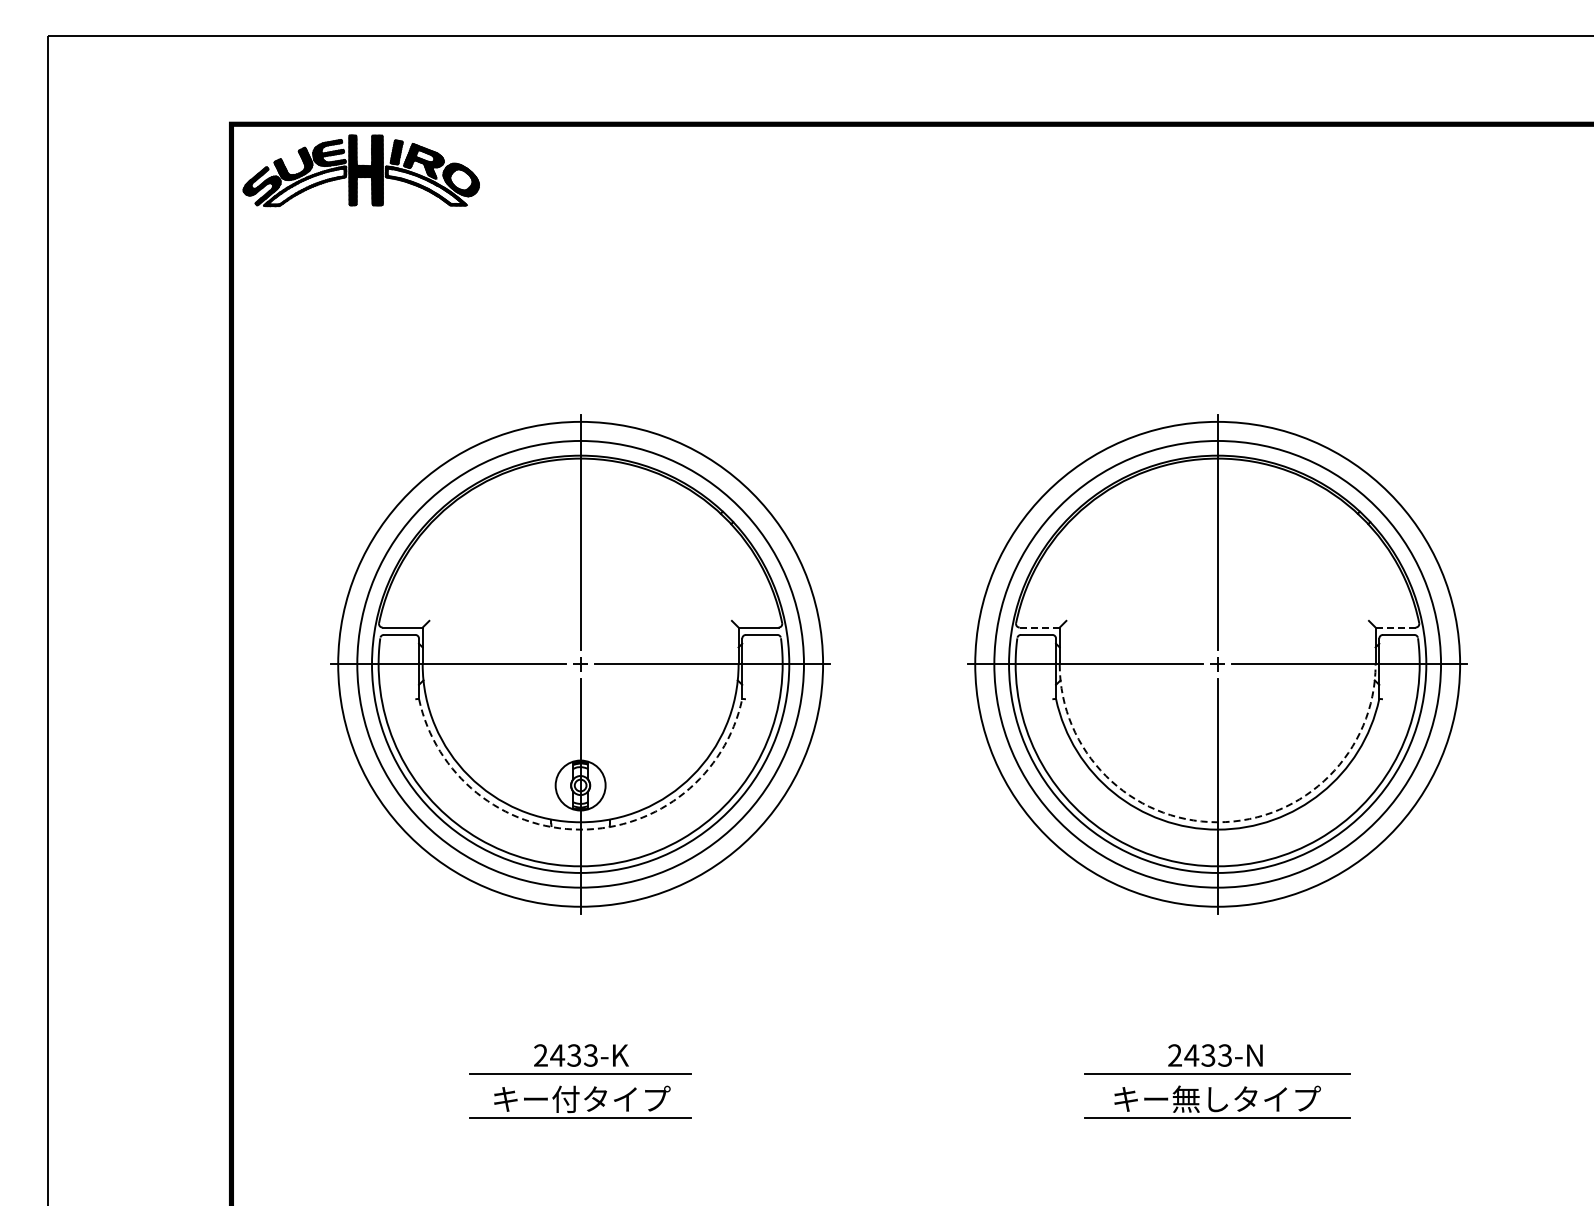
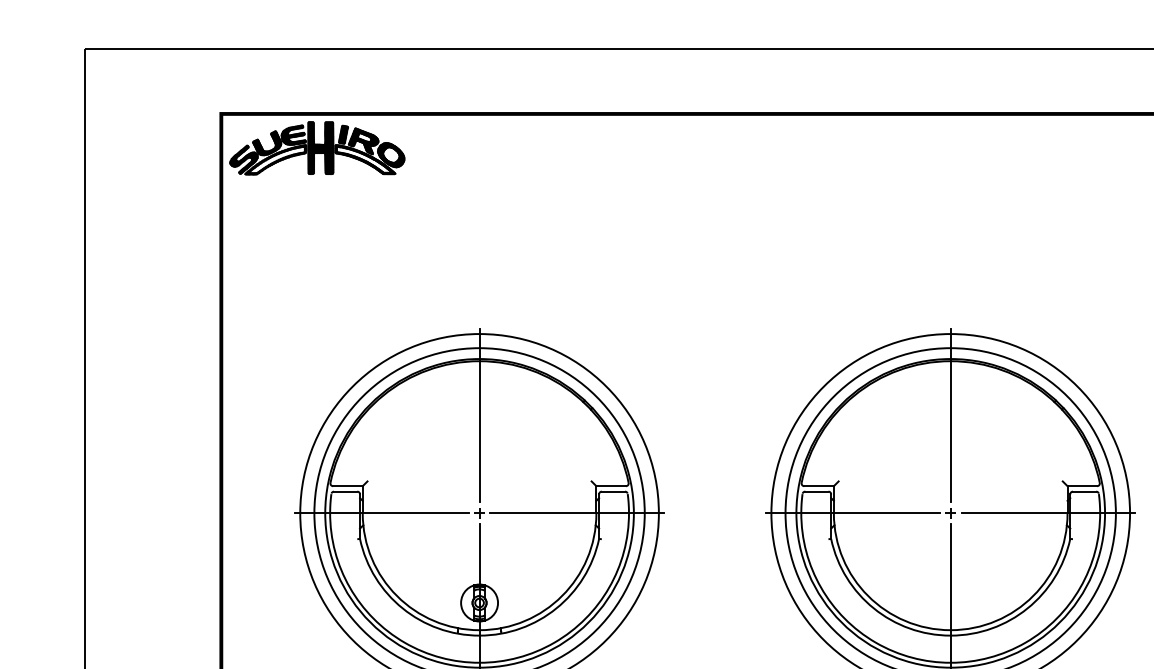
line: (1039, 627) -> (818, 486), dashed -> solid
line: (1395, 627) -> (1082, 486), dashed -> solid
arc: (1217, 822) -> (950, 630), dashed -> solid
arc: (580, 829) -> (479, 635), dashed -> solid

